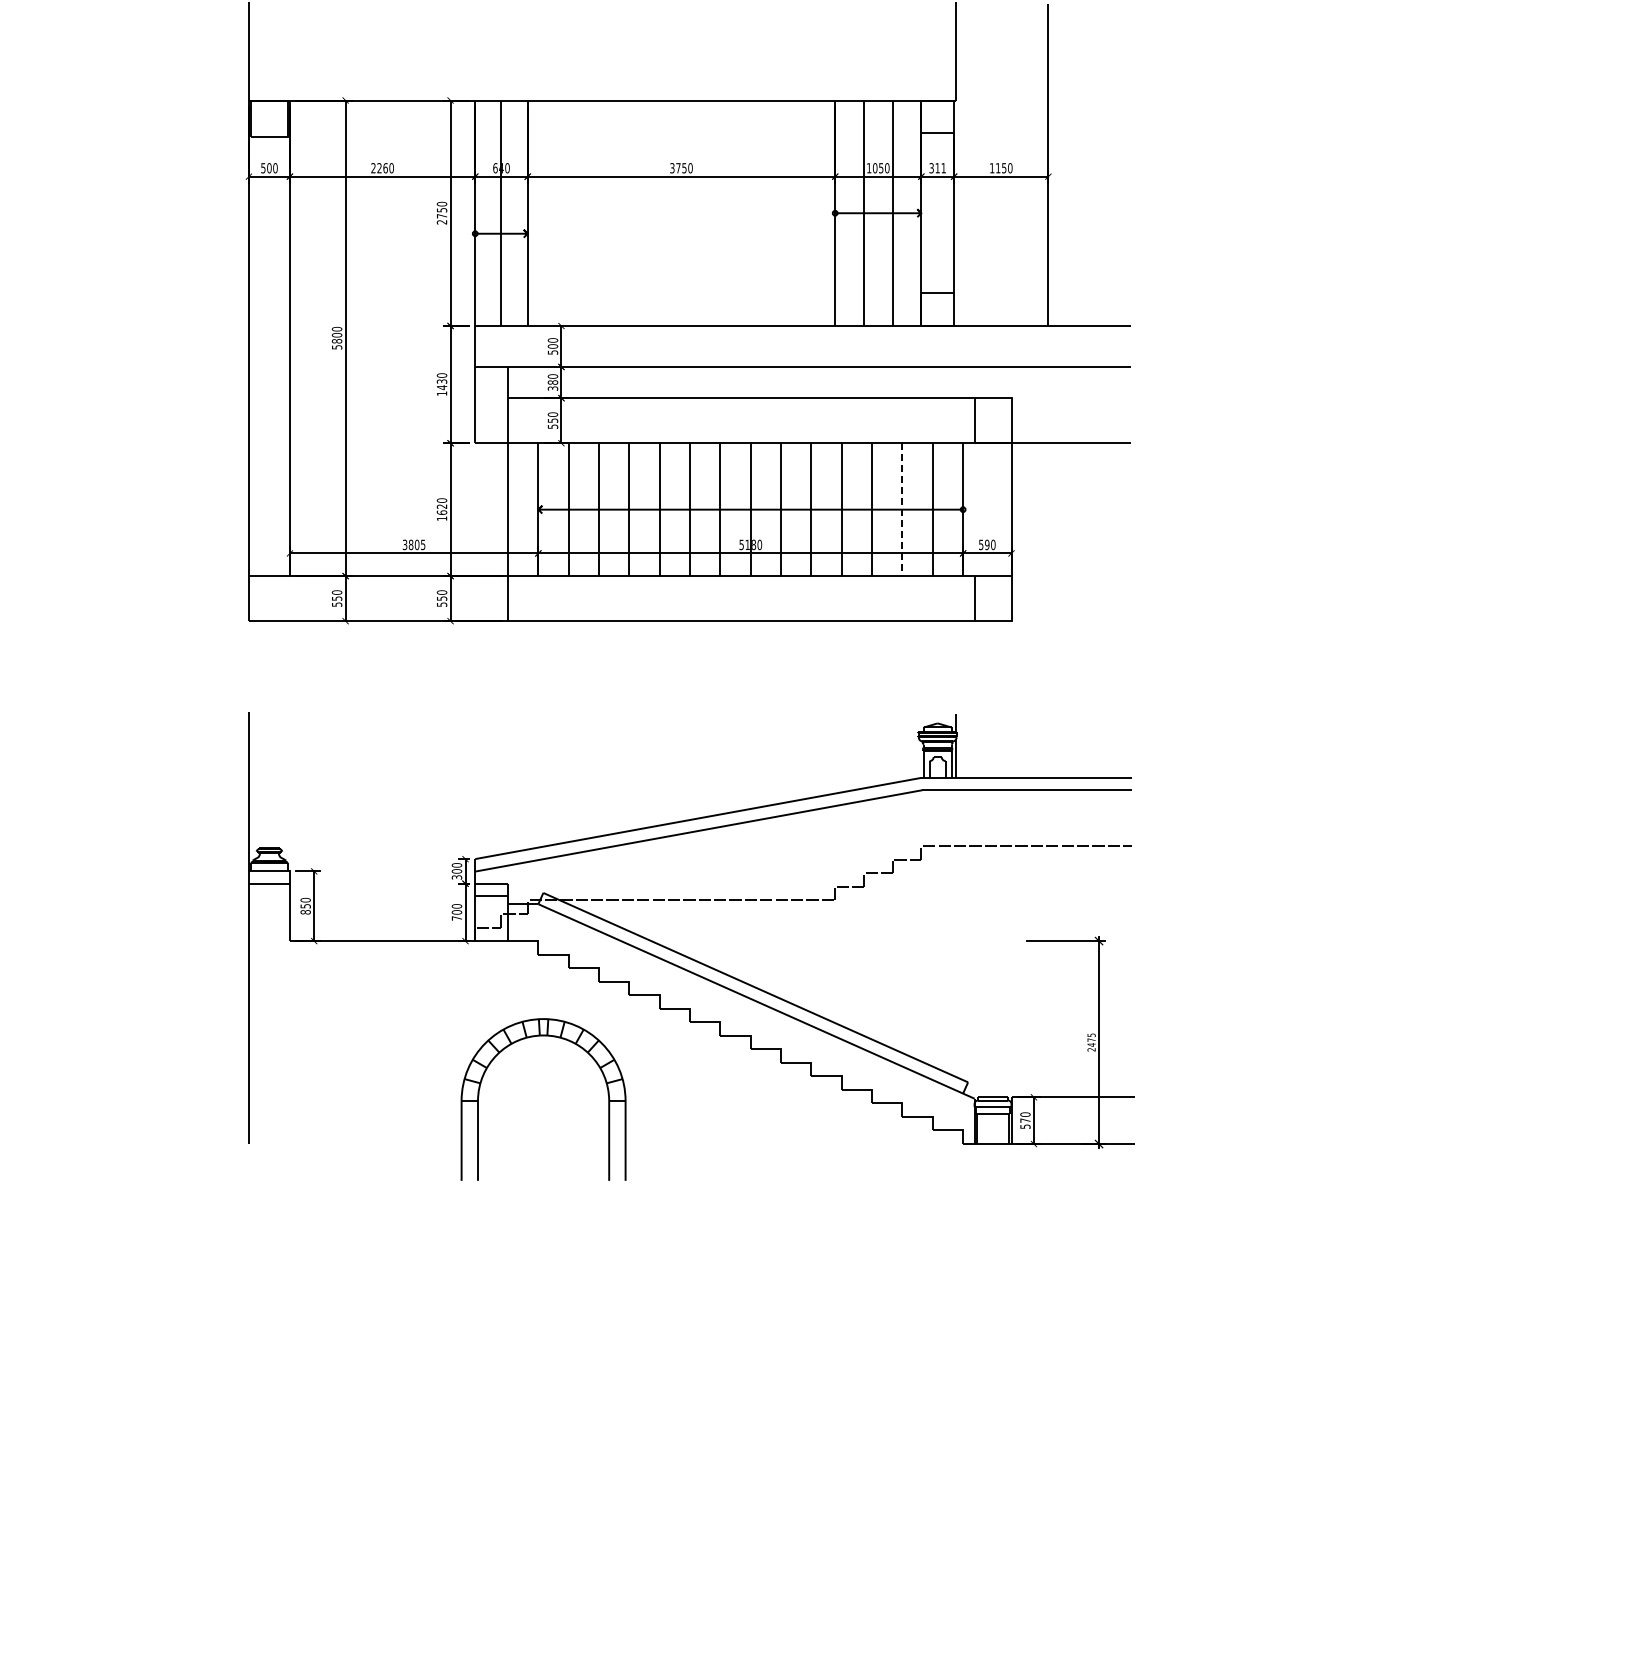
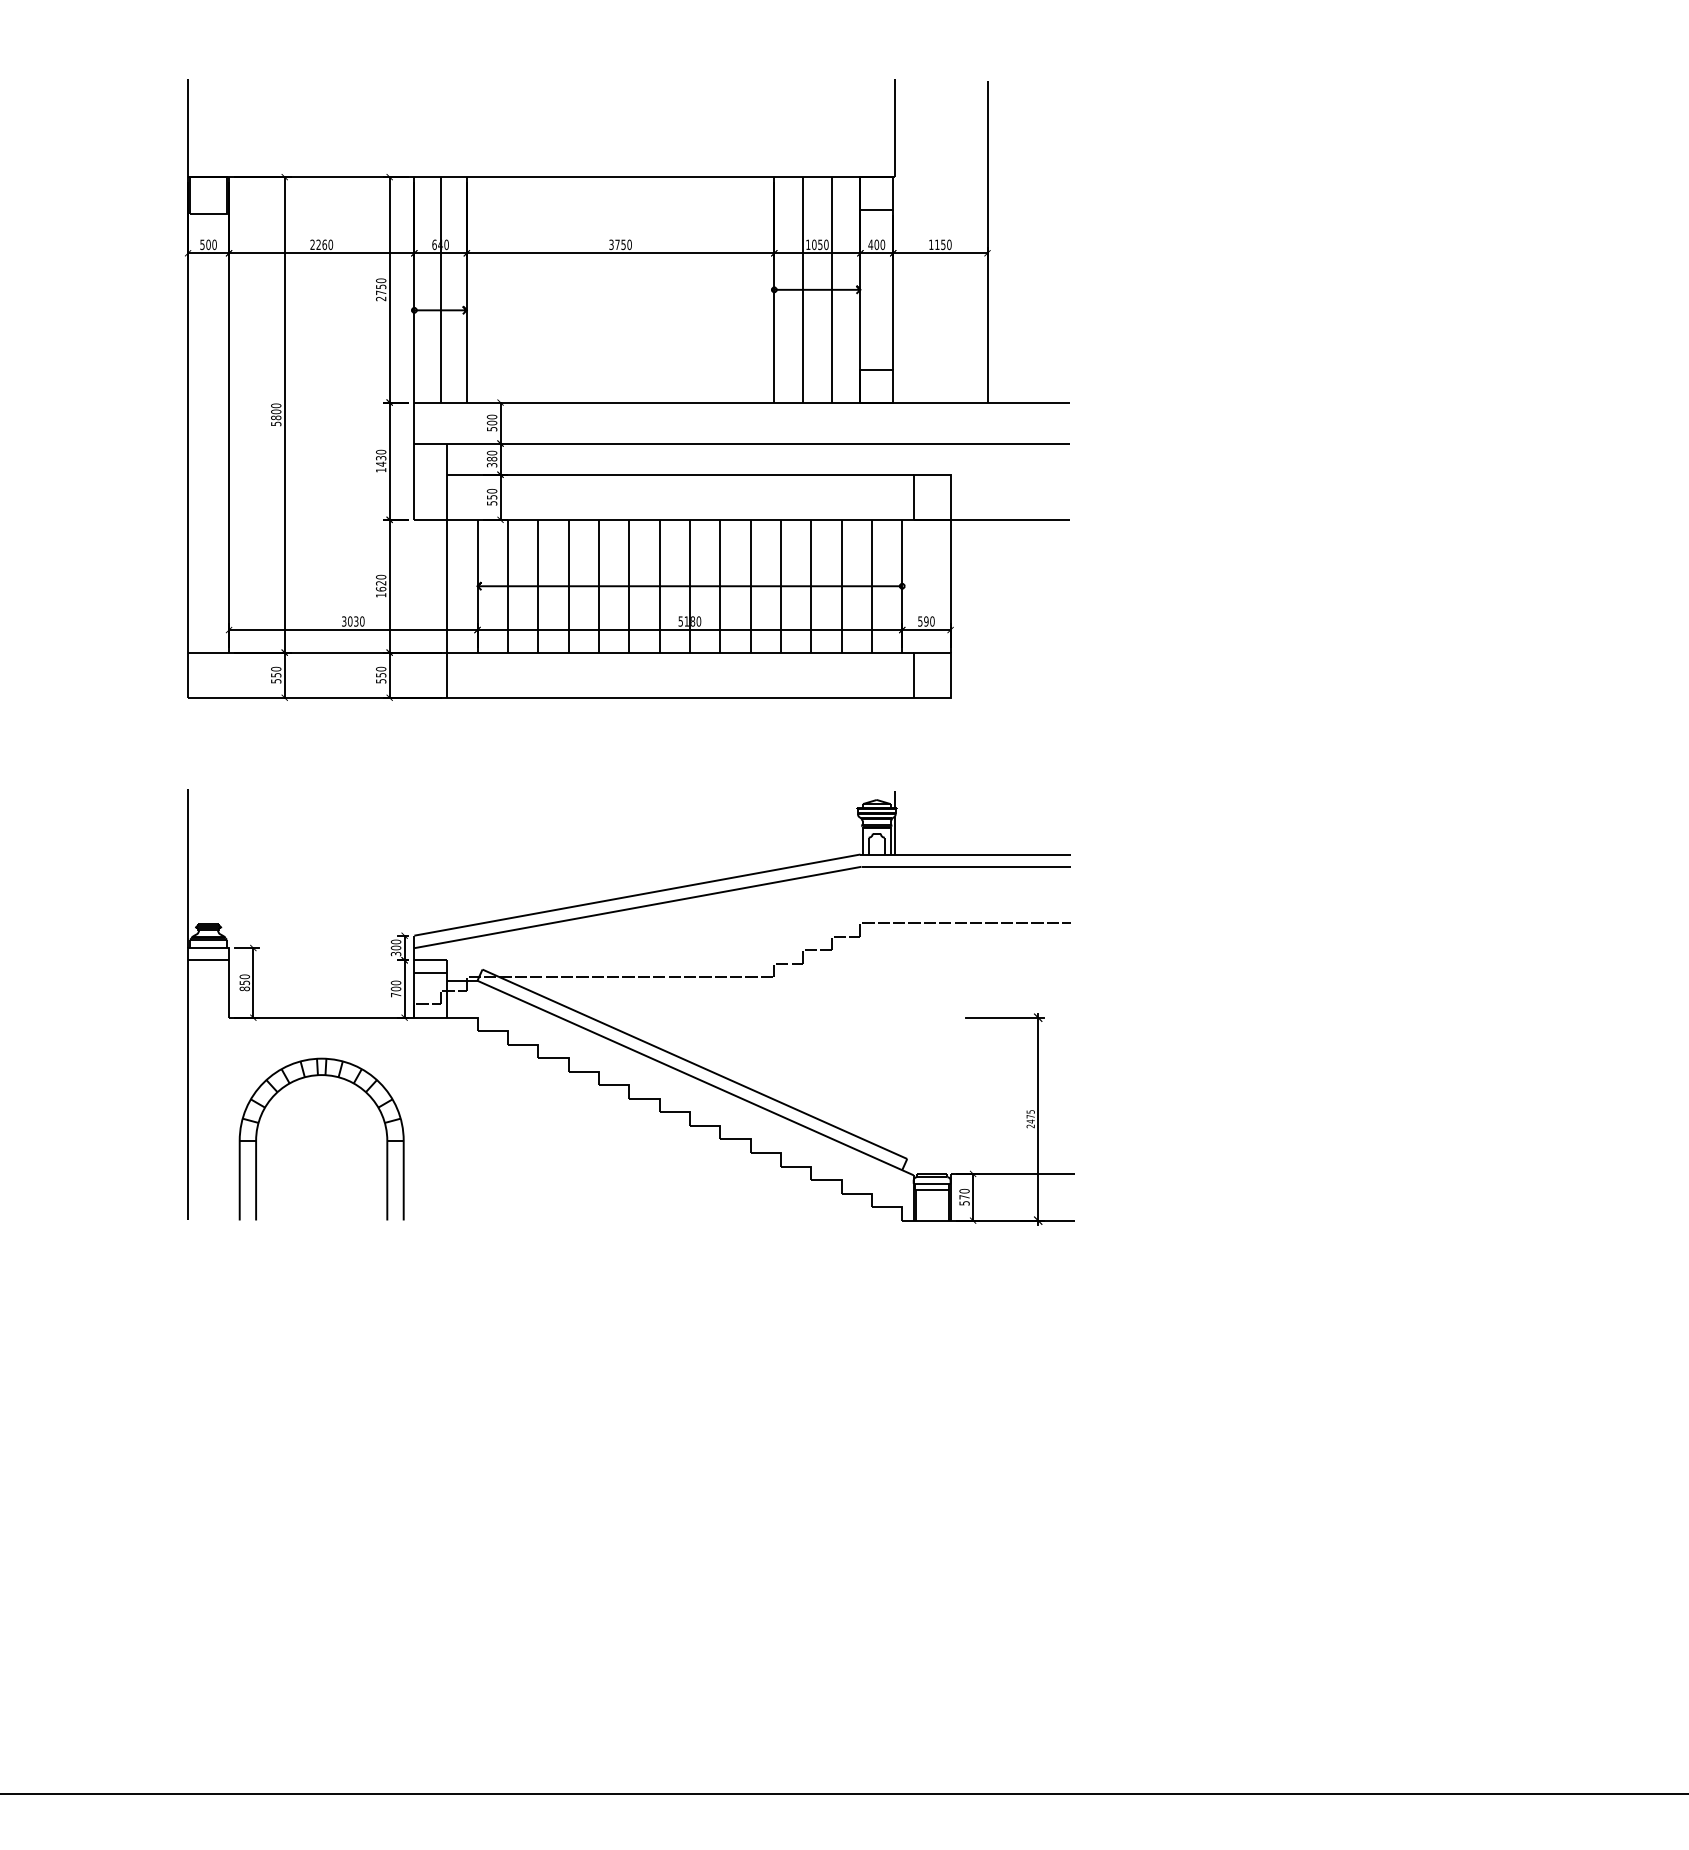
text: (937, 167) -> (876, 244), 311 -> 400
line: (902, 509) -> (841, 586), dashed -> solid
text: (417, 544) -> (356, 621), 3805 -> 3030
part: (539, 1036) -> (317, 1076), moved

